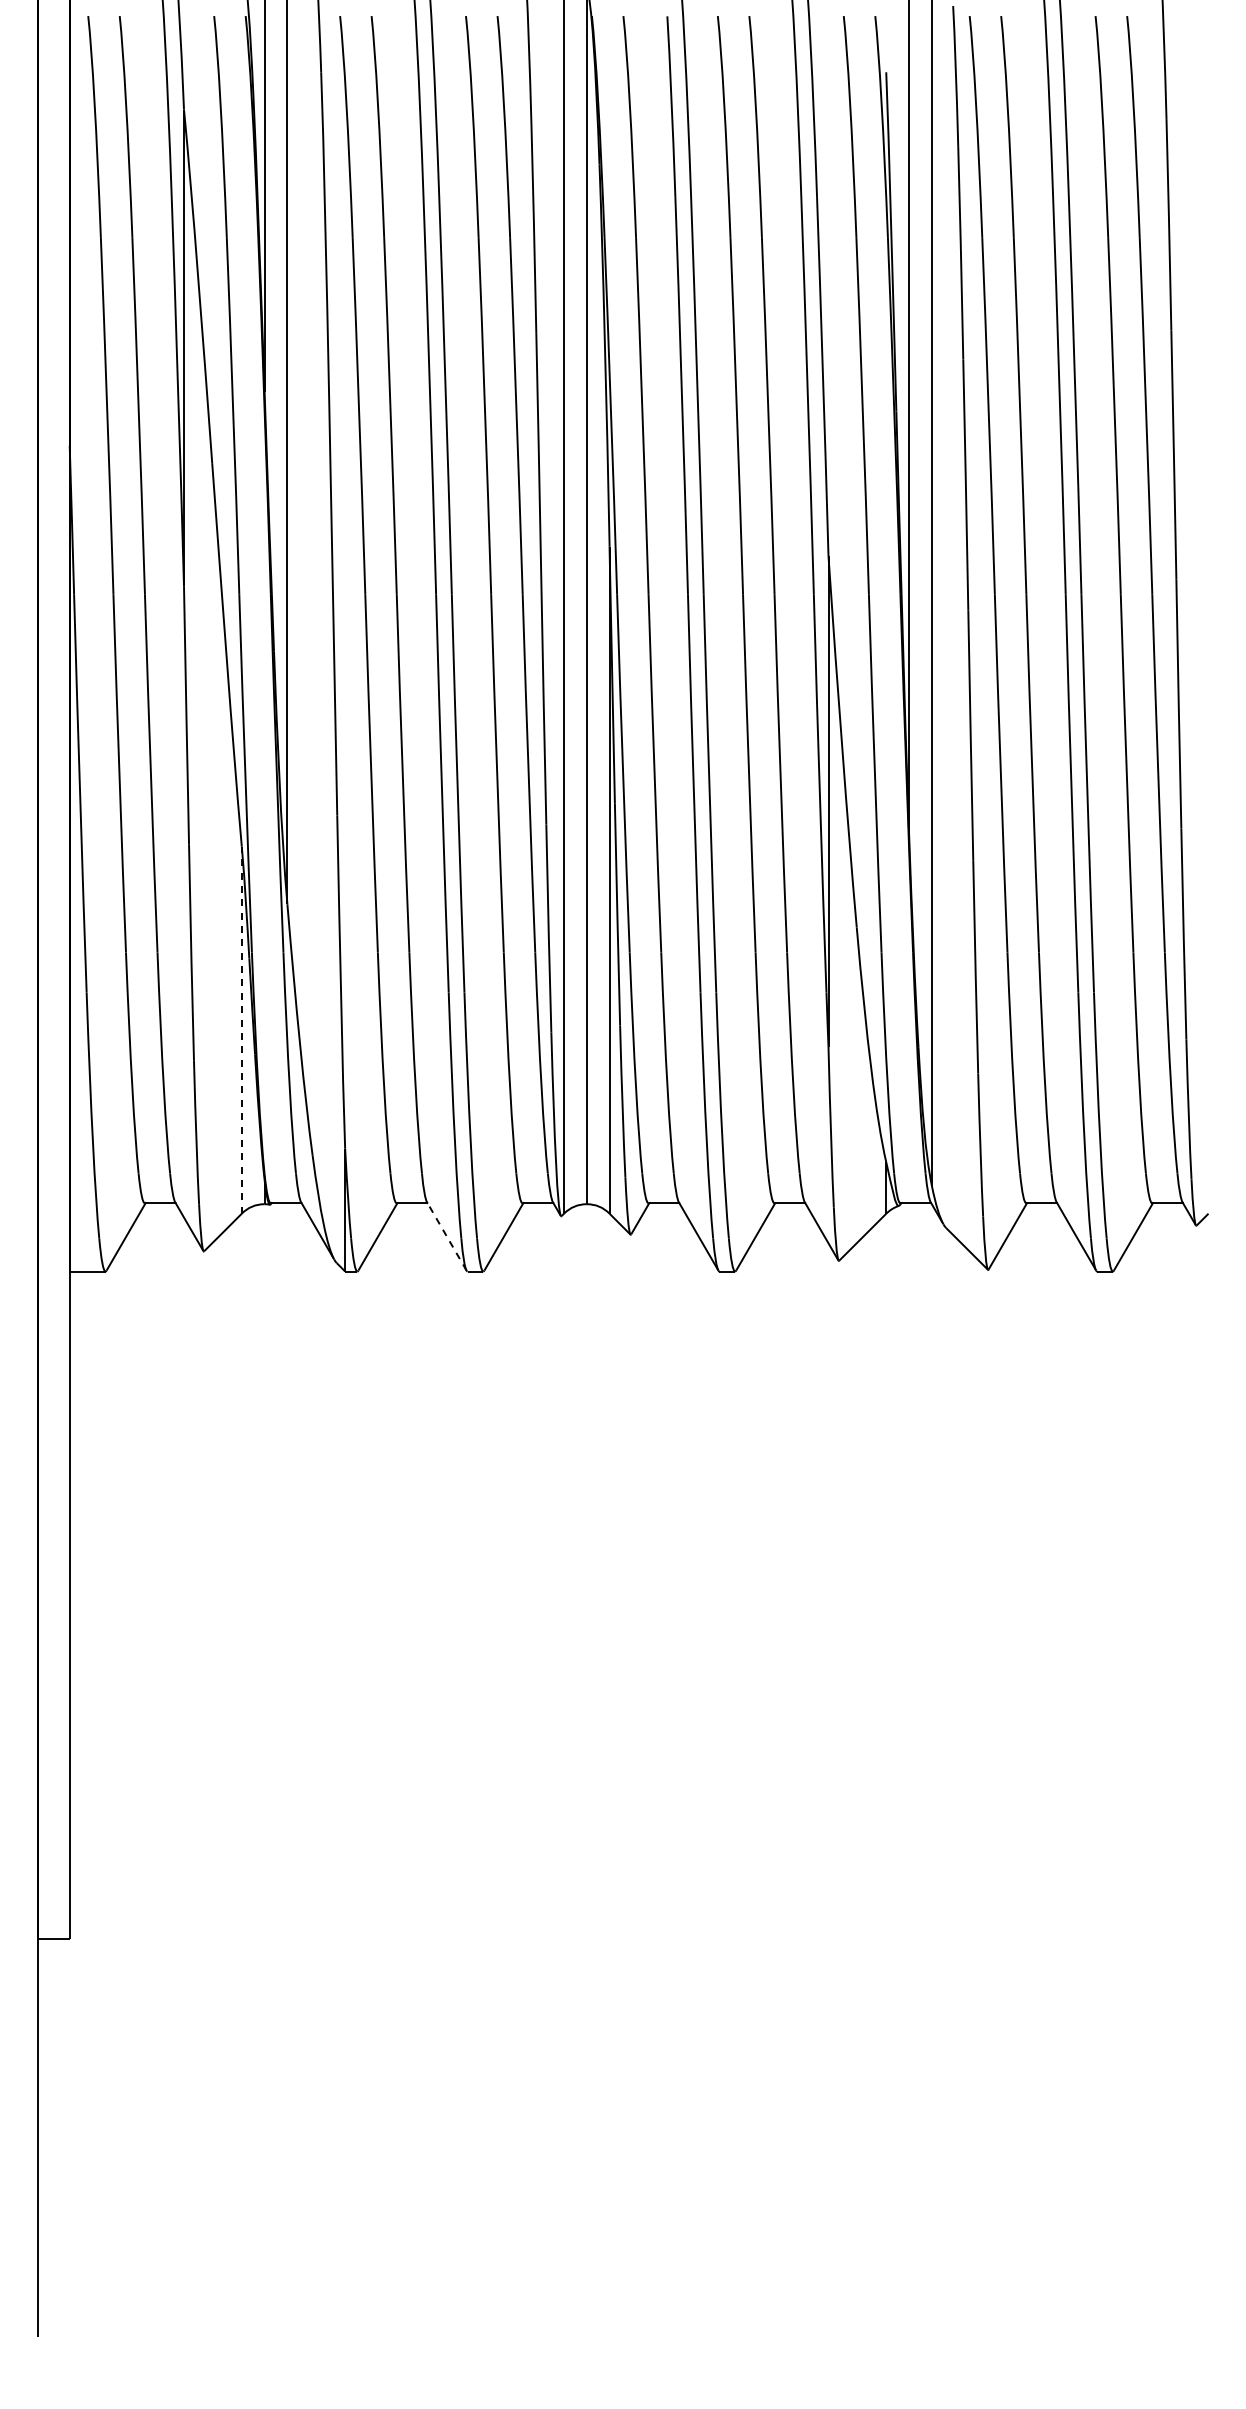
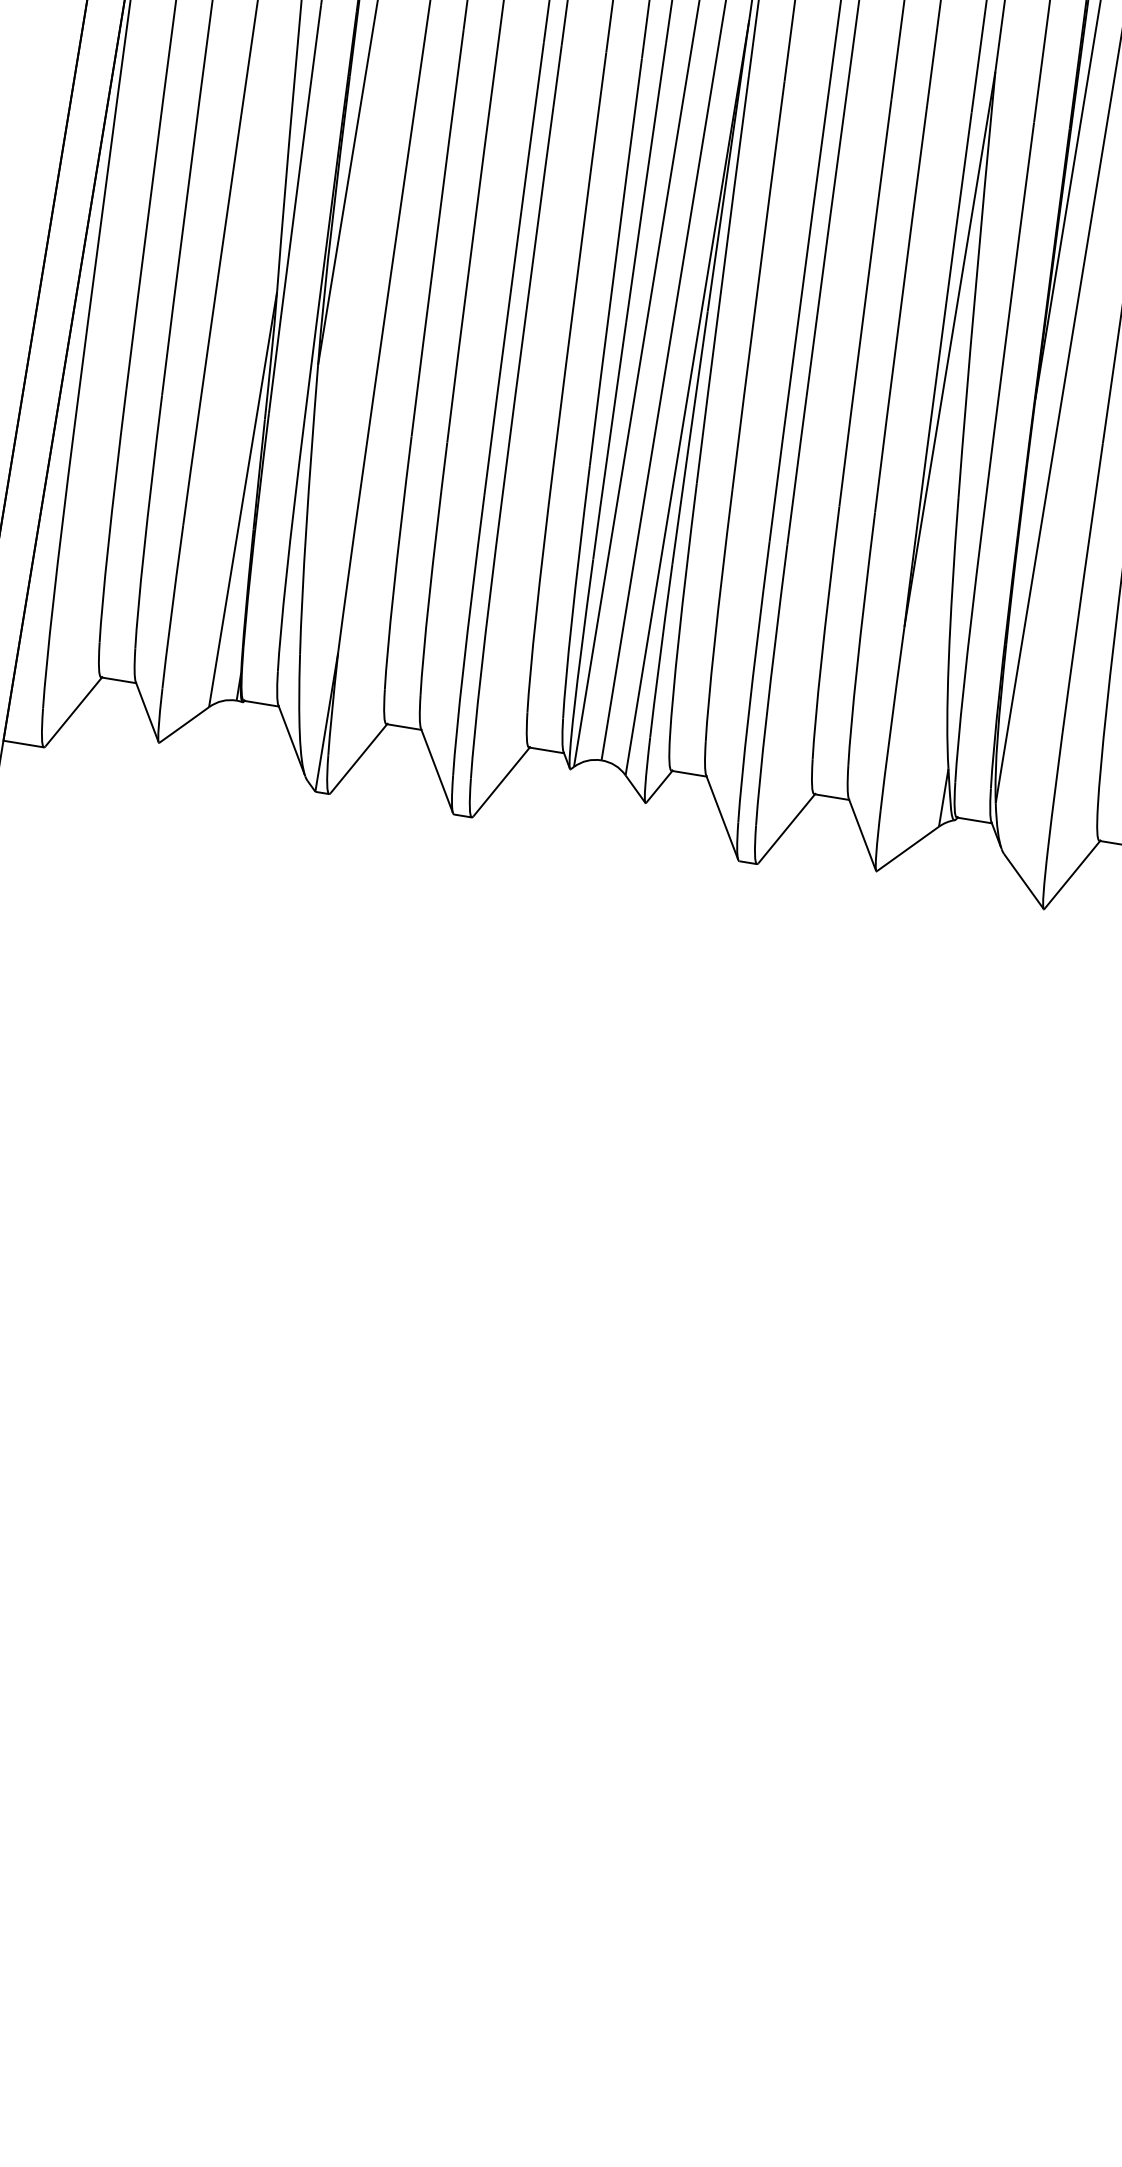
line: (241, 1030) -> (242, 499), dashed -> solid
line: (446, 1236) -> (436, 770), dashed -> solid

